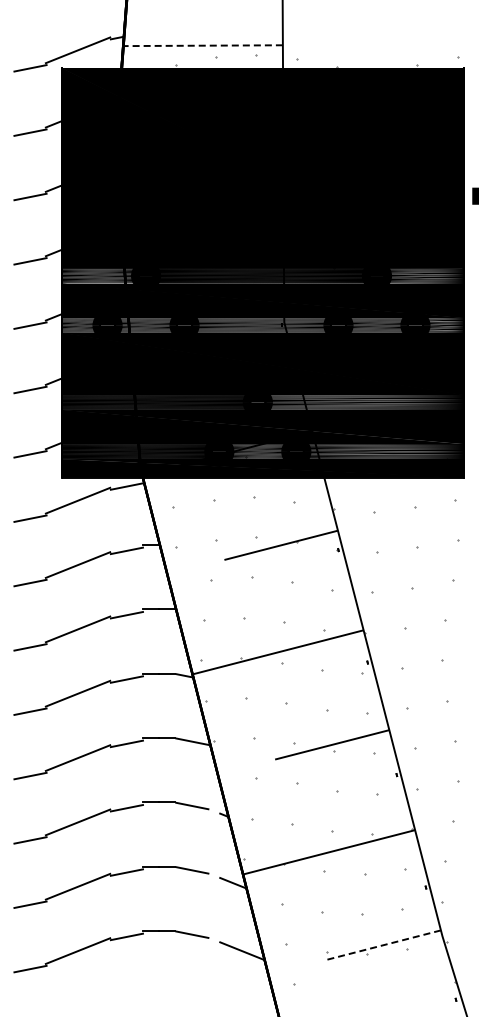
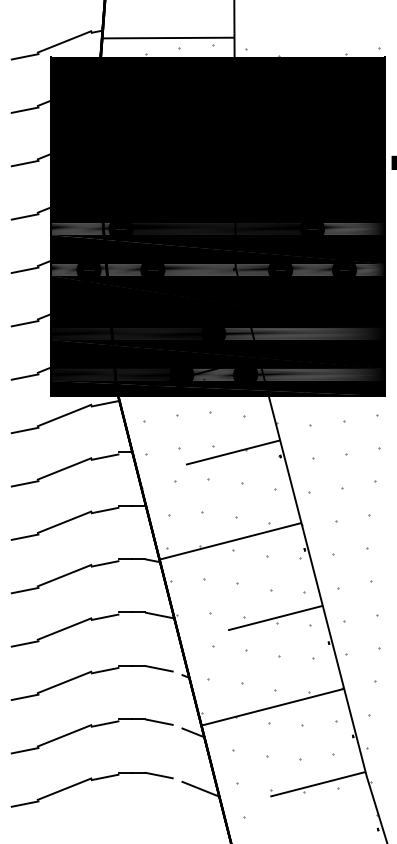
line: (203, 45) -> (168, 37), dashed -> solid
line: (383, 945) -> (317, 784), dashed -> solid

